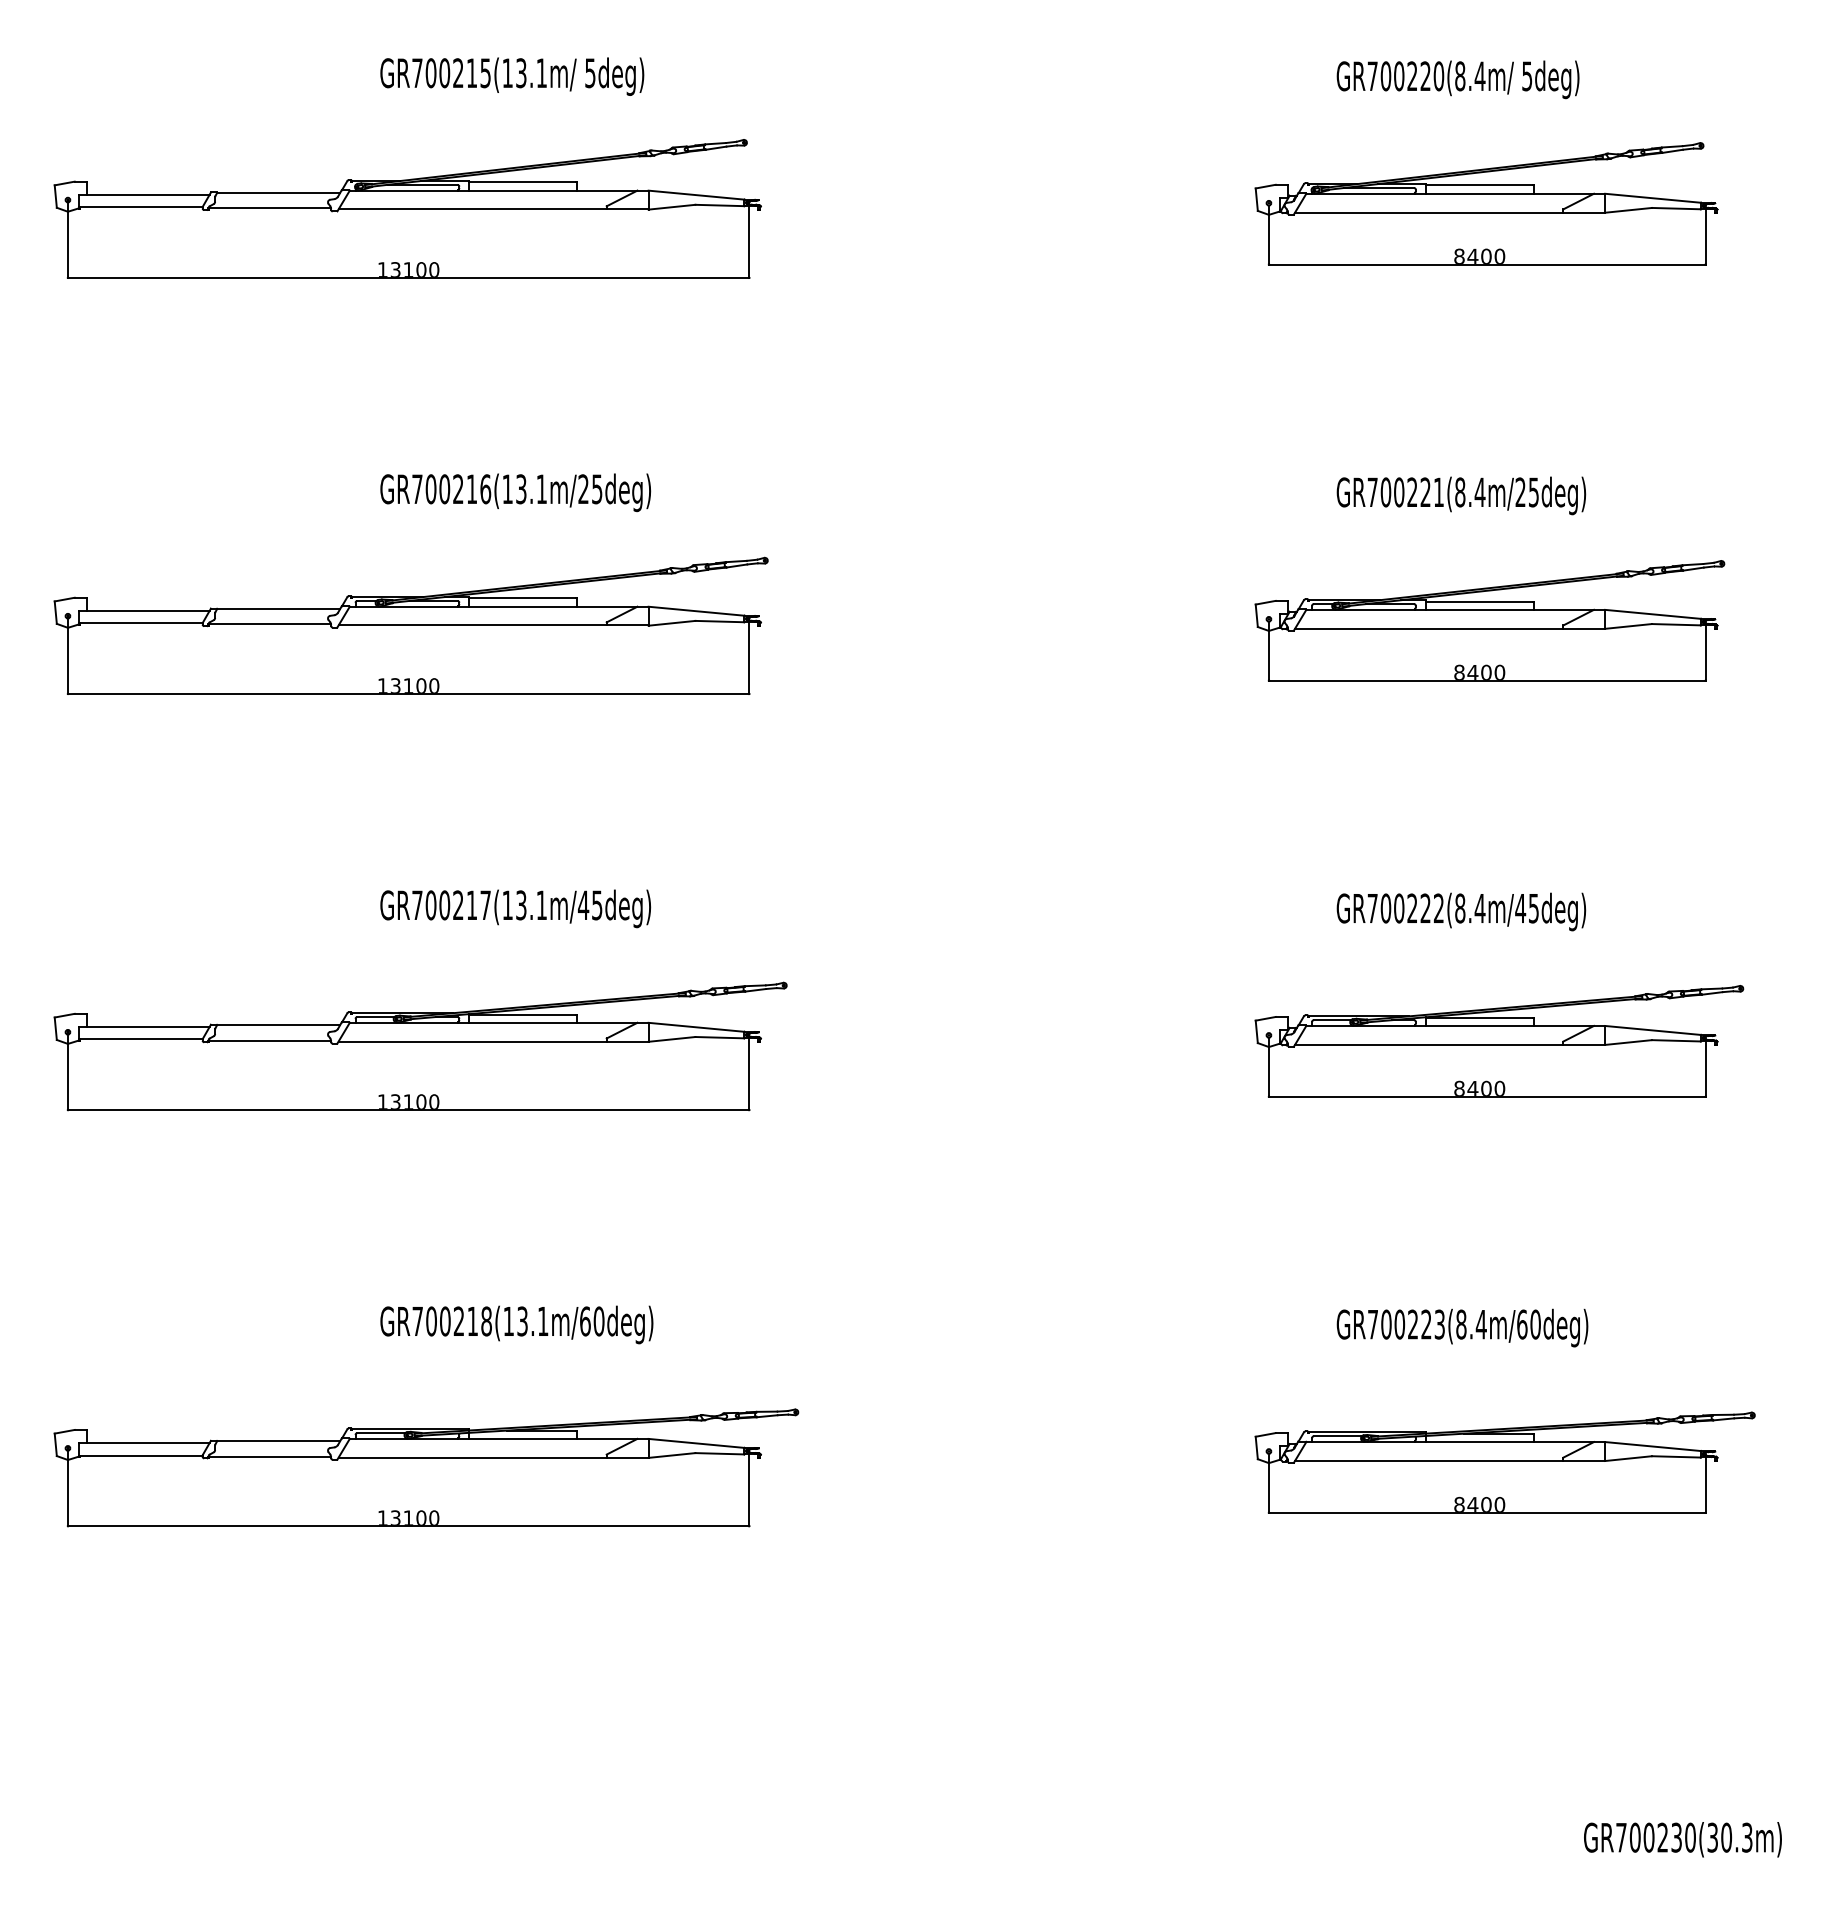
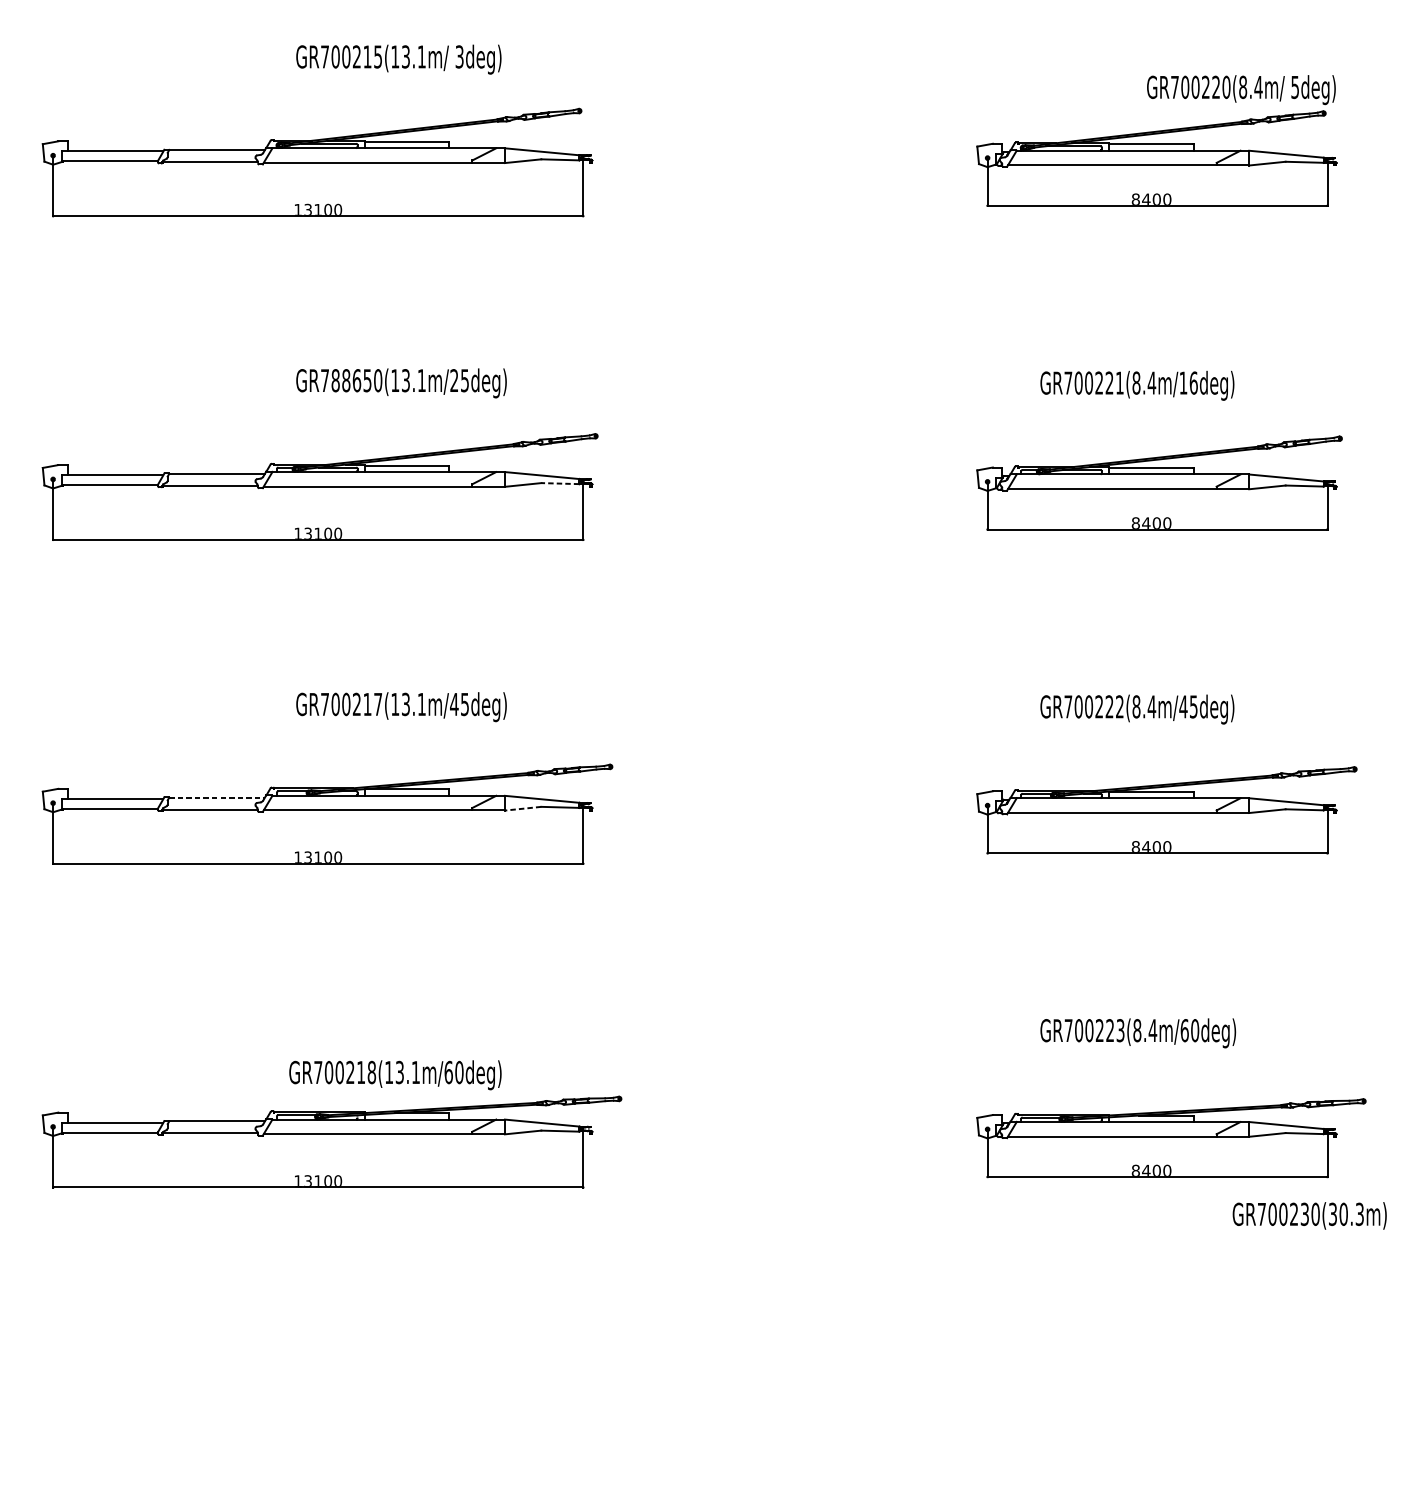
text: (590, 72) -> (459, 56), 5deg) -> 3deg)
text: (1457, 79) -> (1240, 89), moved
text: (458, 489) -> (357, 380), GR700216(13.1m/25deg) -> GR788650(13.1m/25deg)
text: (1527, 492) -> (1188, 383), GR700221(8.4m/25deg) -> GR700221(8.4m/16deg)
line: (719, 621) -> (560, 483), solid -> dashed
line: (278, 1025) -> (216, 797), solid -> dashed
line: (672, 1039) -> (523, 808), solid -> dashed
text: (516, 1324) -> (395, 1074), moved
text: (1682, 1839) -> (1309, 1215), moved

